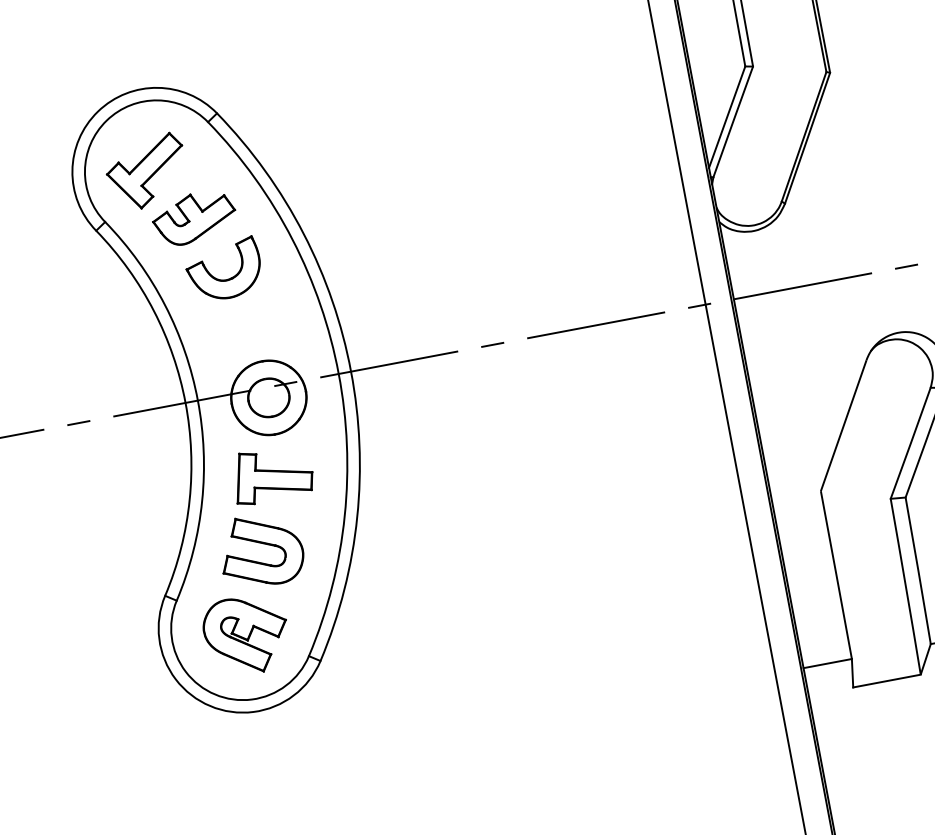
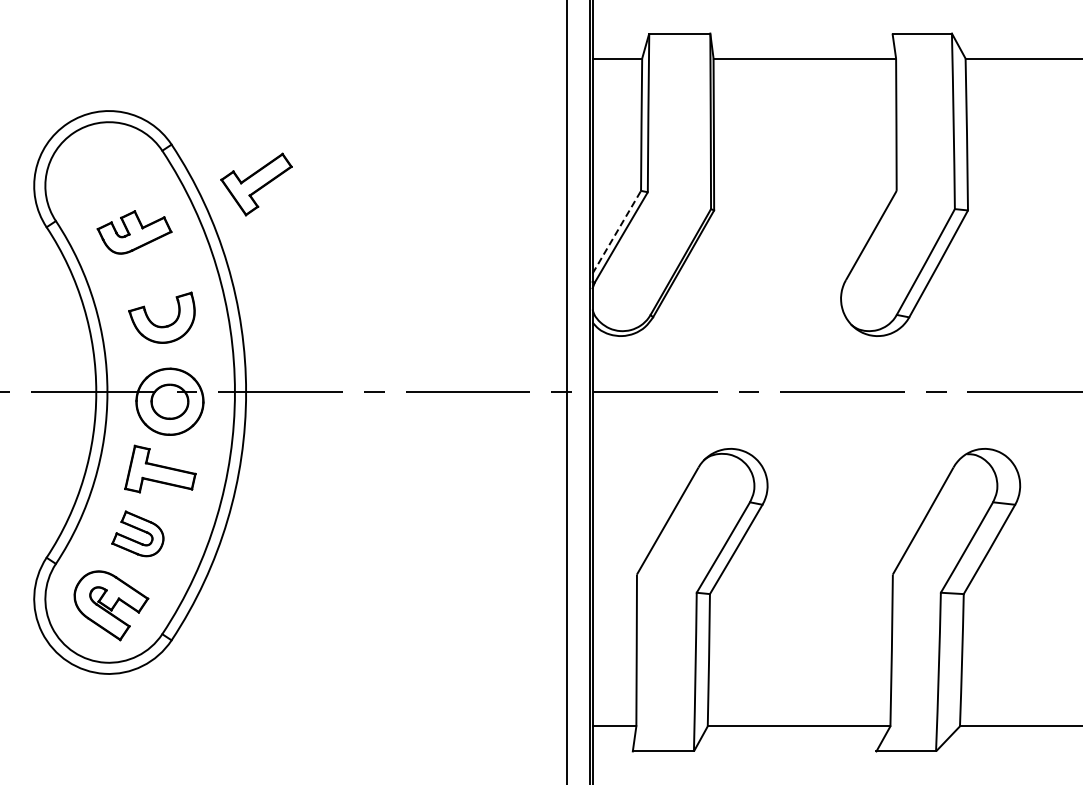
line: (726, 117) -> (616, 232), solid -> dashed
part: (146, 172) -> (256, 184), moved
part: (223, 279) -> (159, 325), moved
part: (260, 550) -> (137, 533), size x0.7

